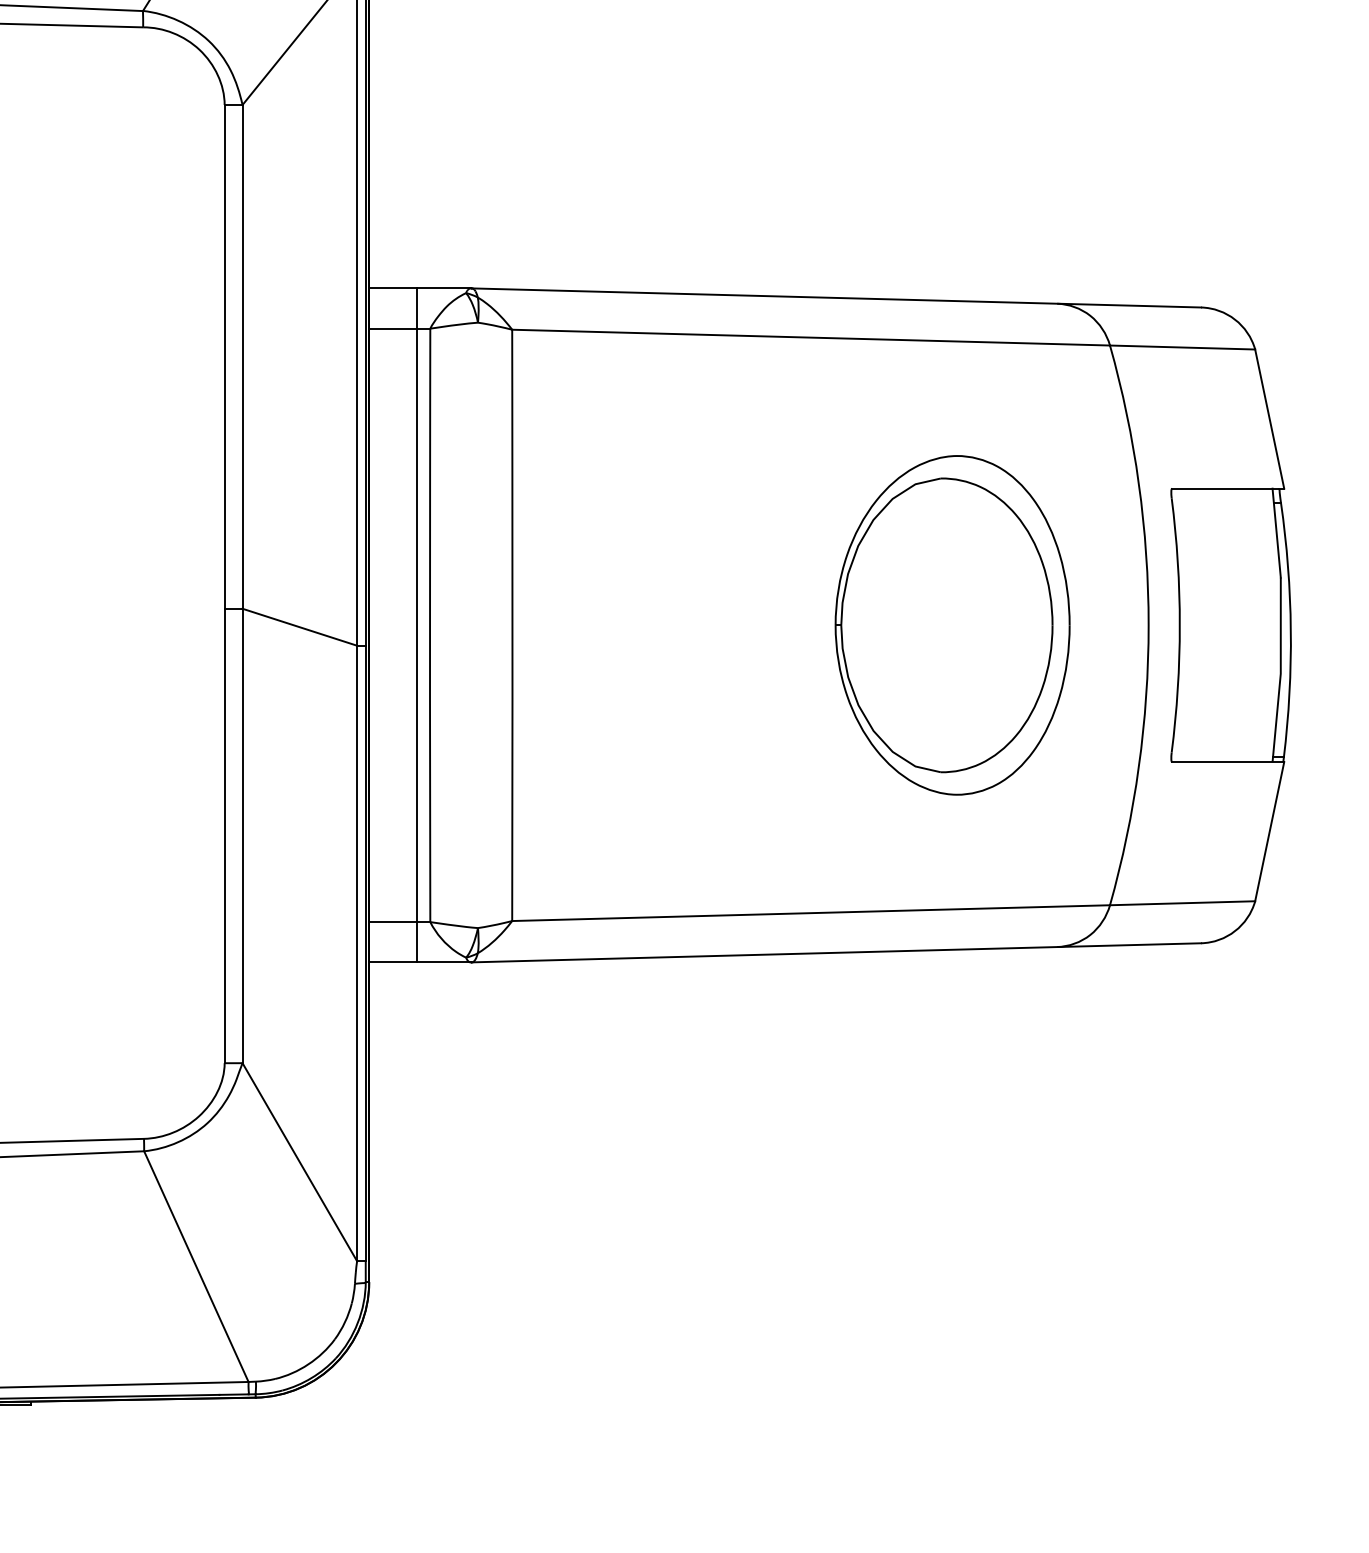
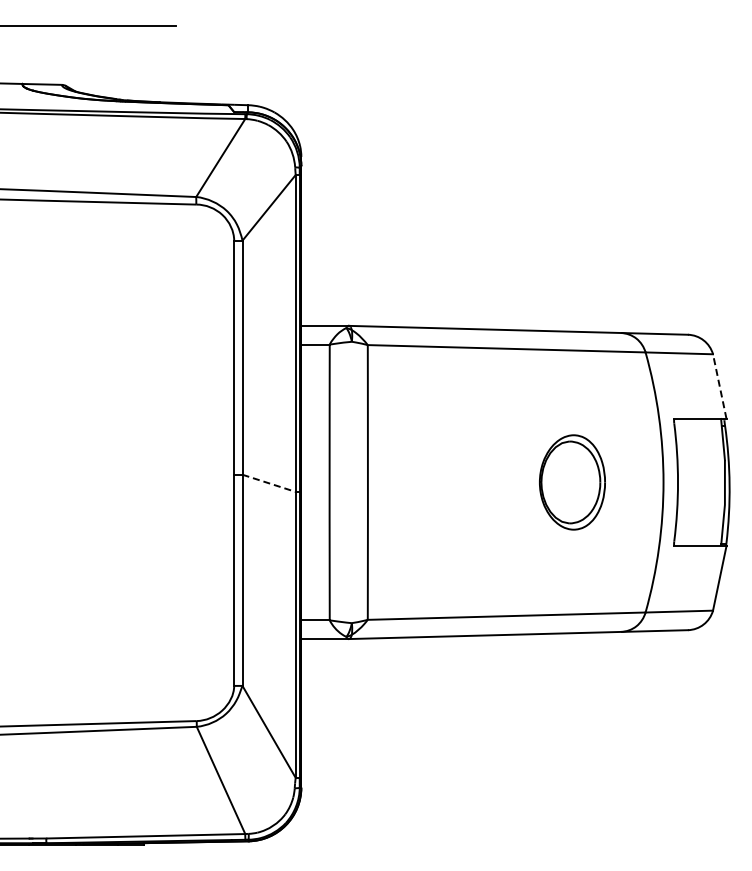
line: (1269, 418) -> (719, 386), solid -> dashed
line: (416, 625) -> (323, 482), removed
part: (952, 625) -> (572, 482), size x0.6
line: (300, 627) -> (269, 483), solid -> dashed

